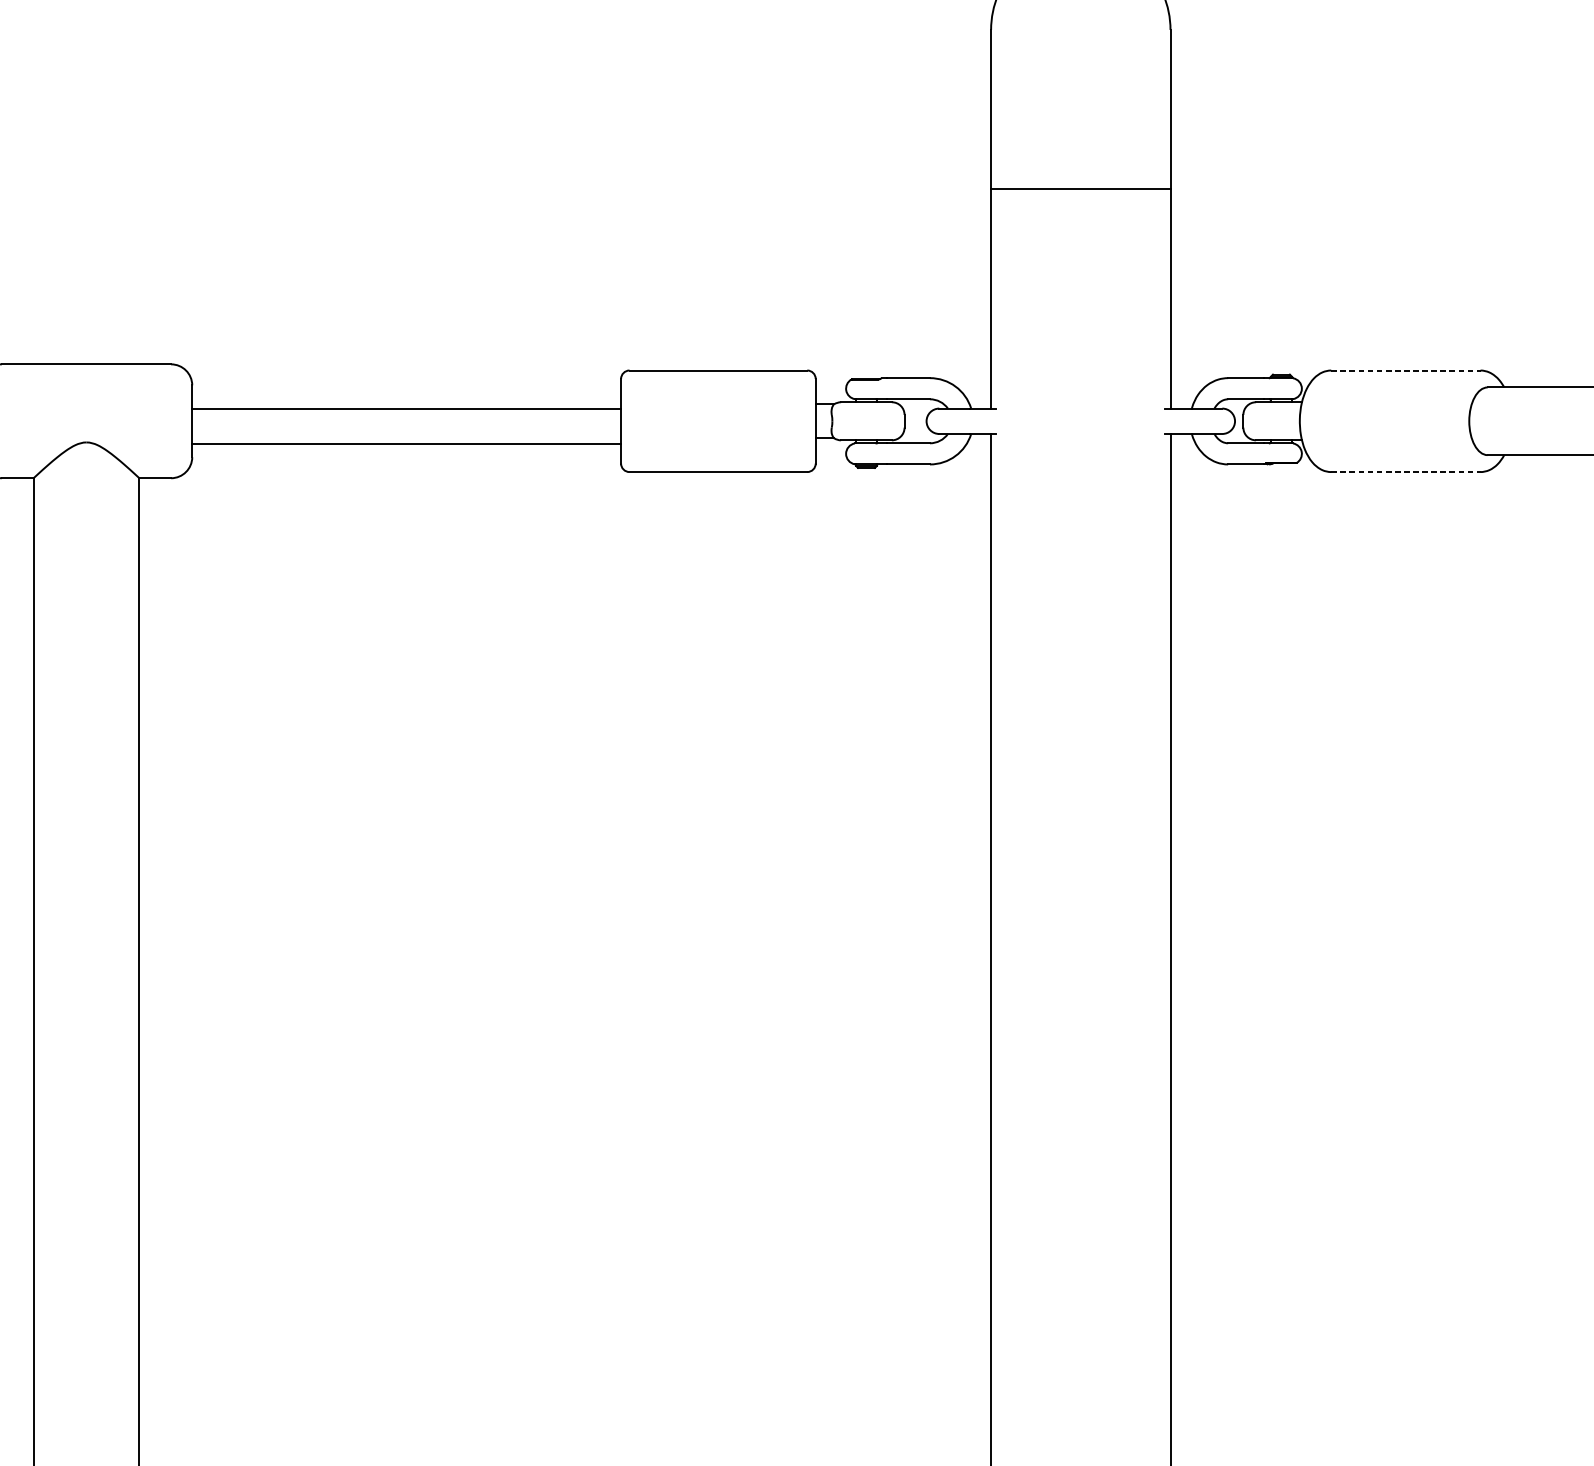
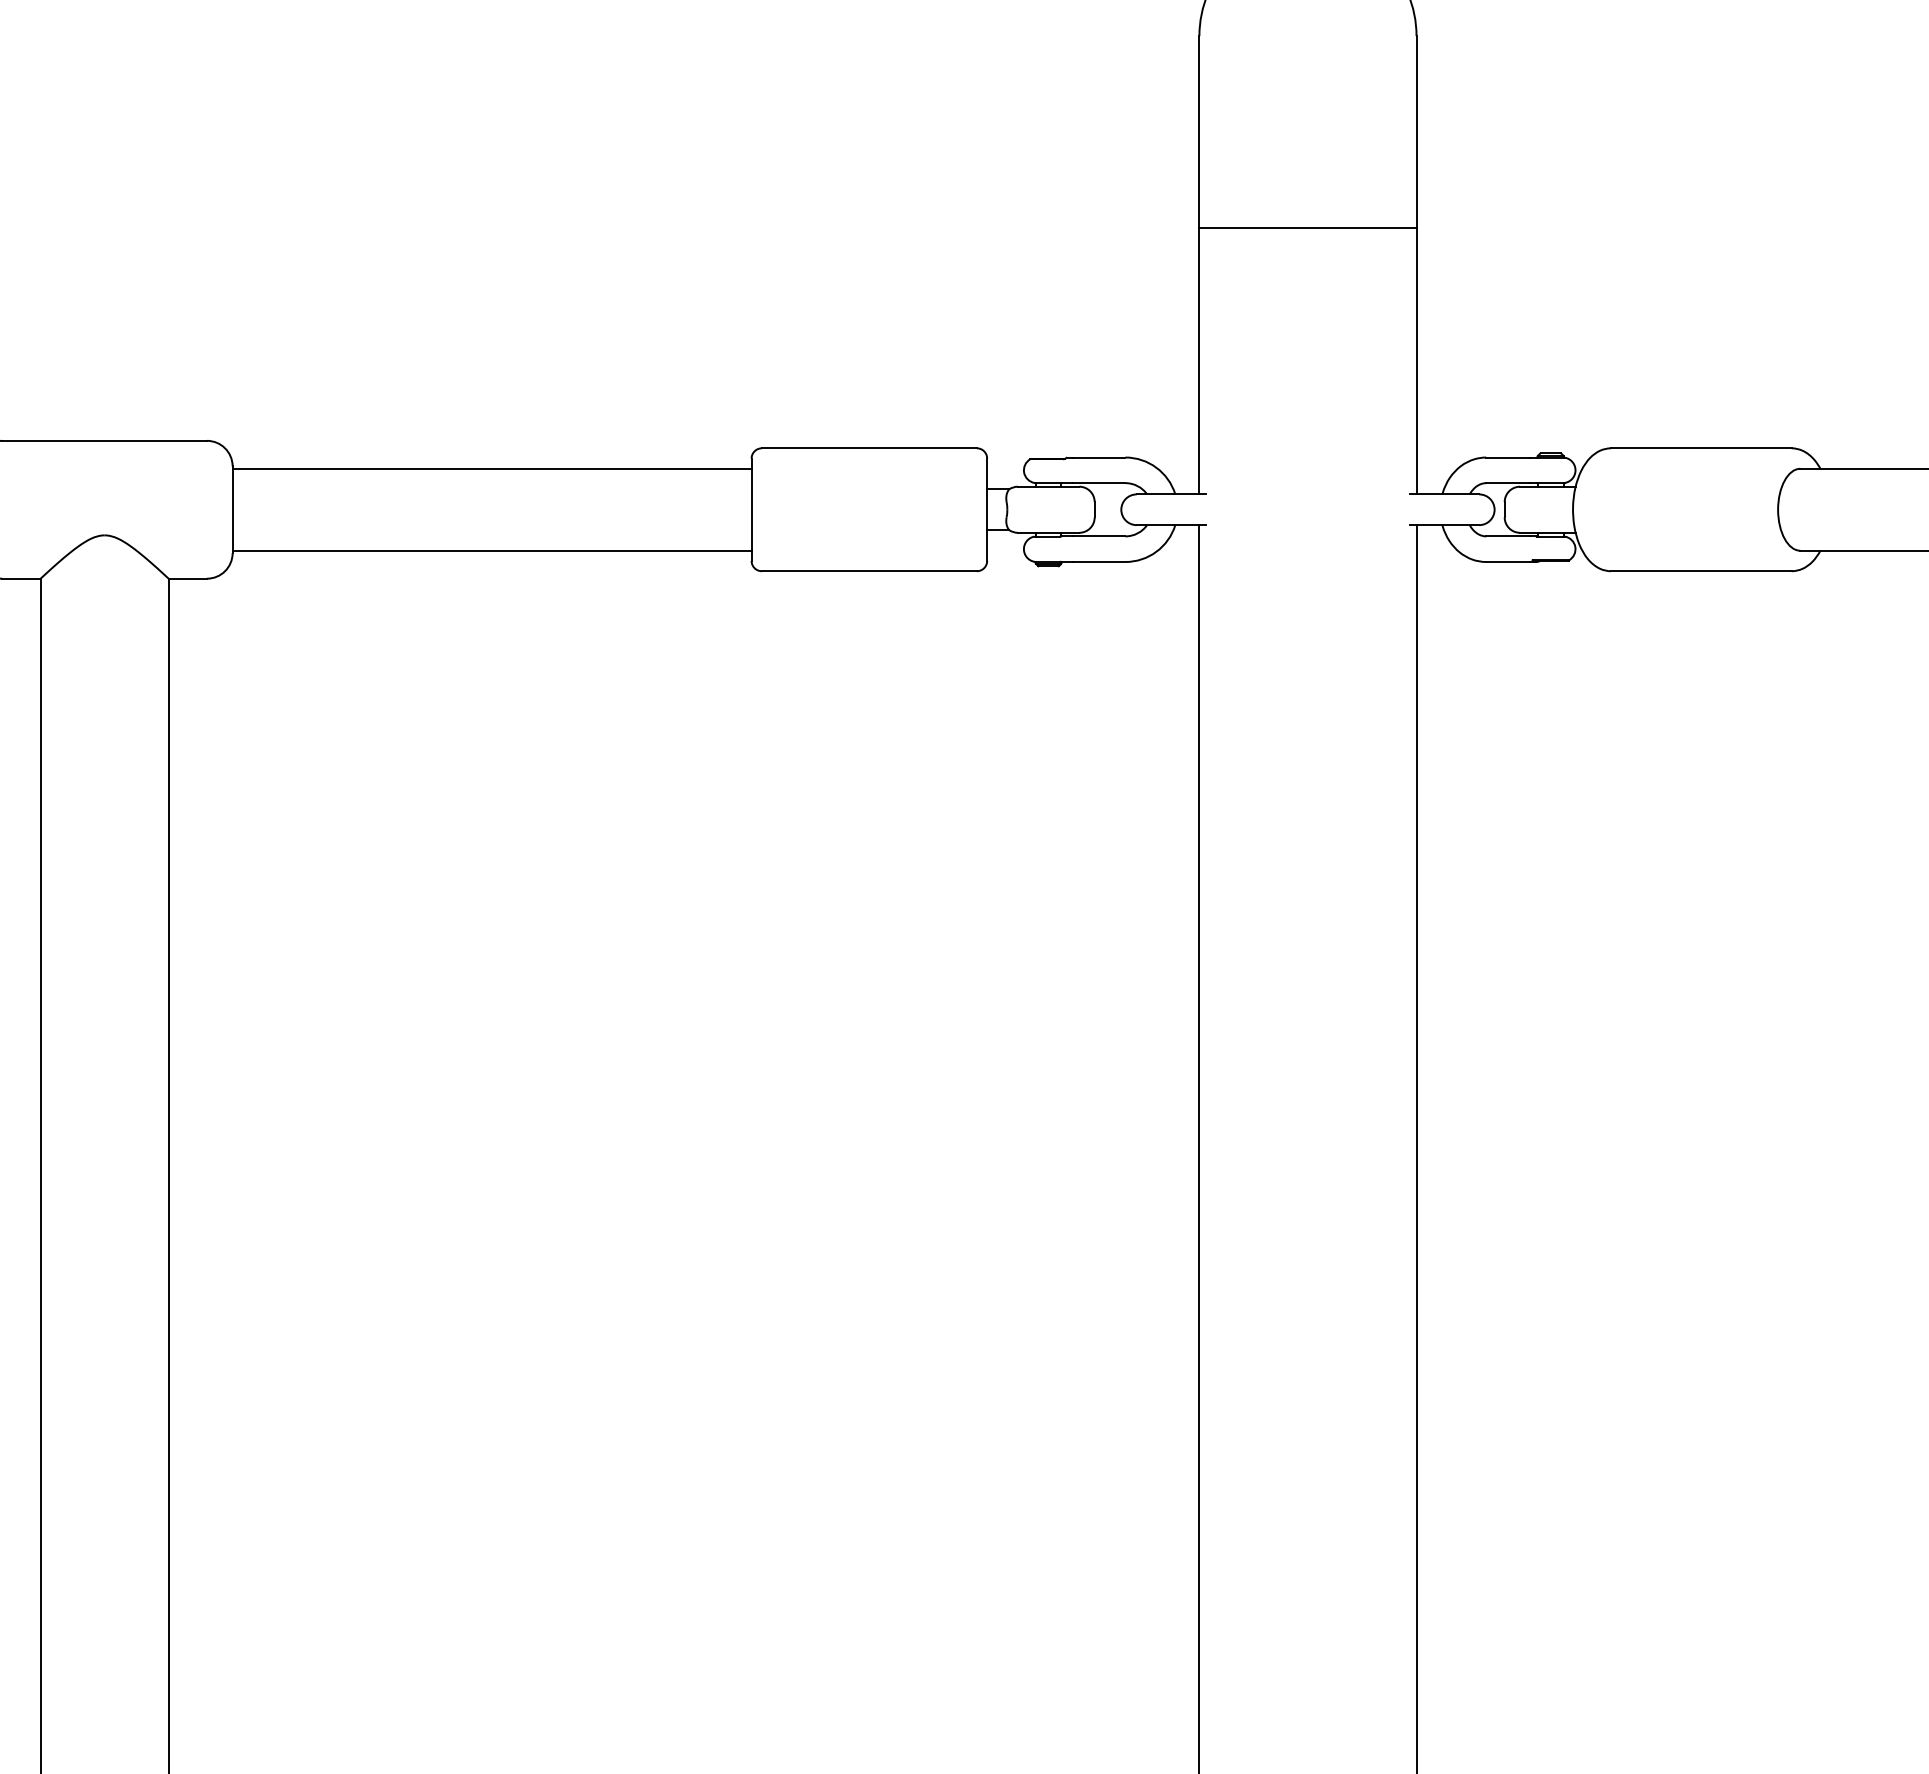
line: (1405, 370) -> (1701, 448), dashed -> solid
line: (406, 408) -> (491, 550), moved
line: (406, 443) -> (491, 468), moved
line: (1405, 472) -> (1701, 571), dashed -> solid

